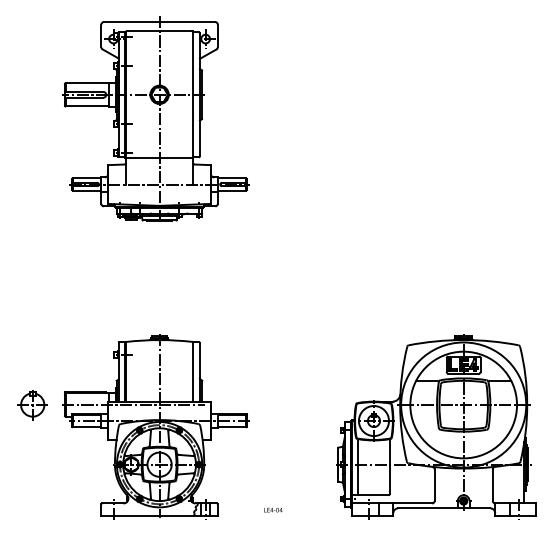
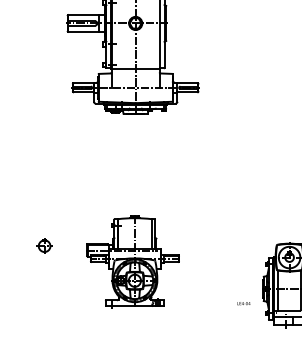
part: (32, 405) -> (44, 246), size x0.7
part: (155, 426) -> (132, 261), size x0.7
text: (273, 509) -> (244, 303), moved

